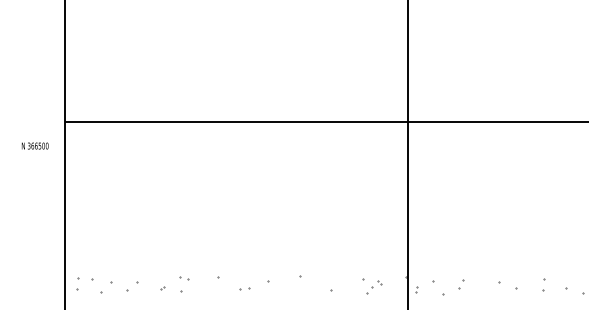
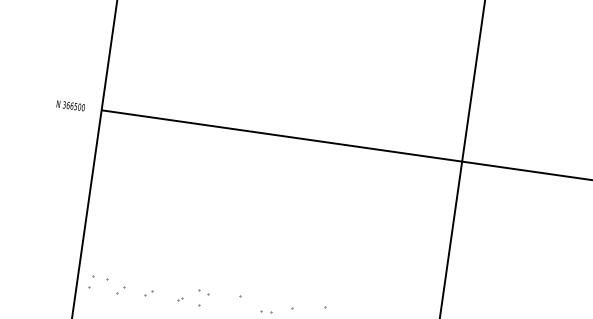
text: (34, 145) -> (70, 105), moved
part: (132, 286) -> (148, 292), size x0.62
part: (106, 287) -> (120, 290), size x0.62

